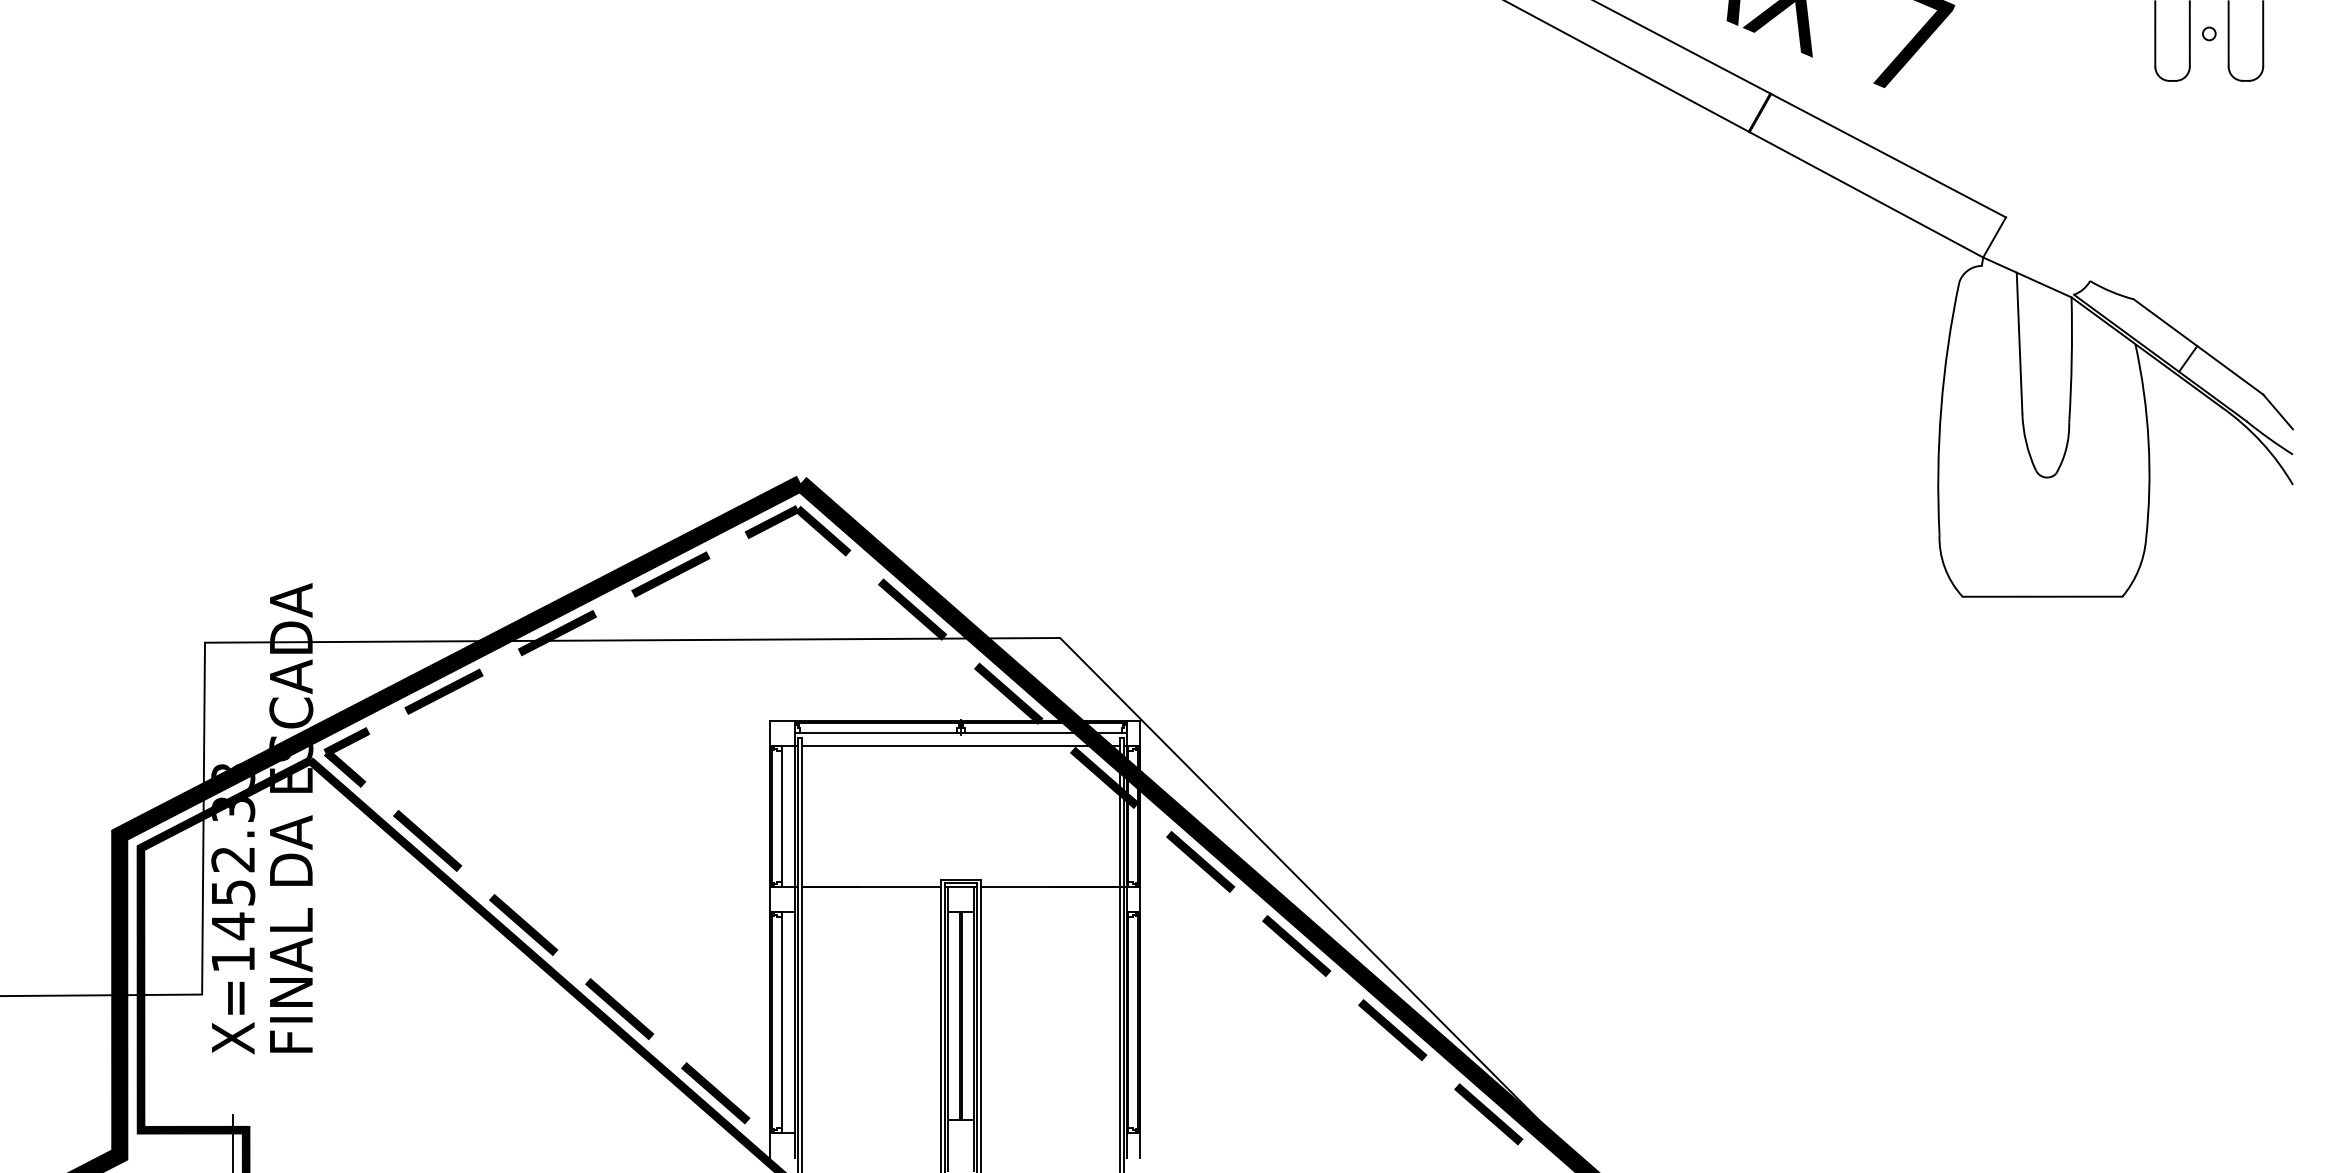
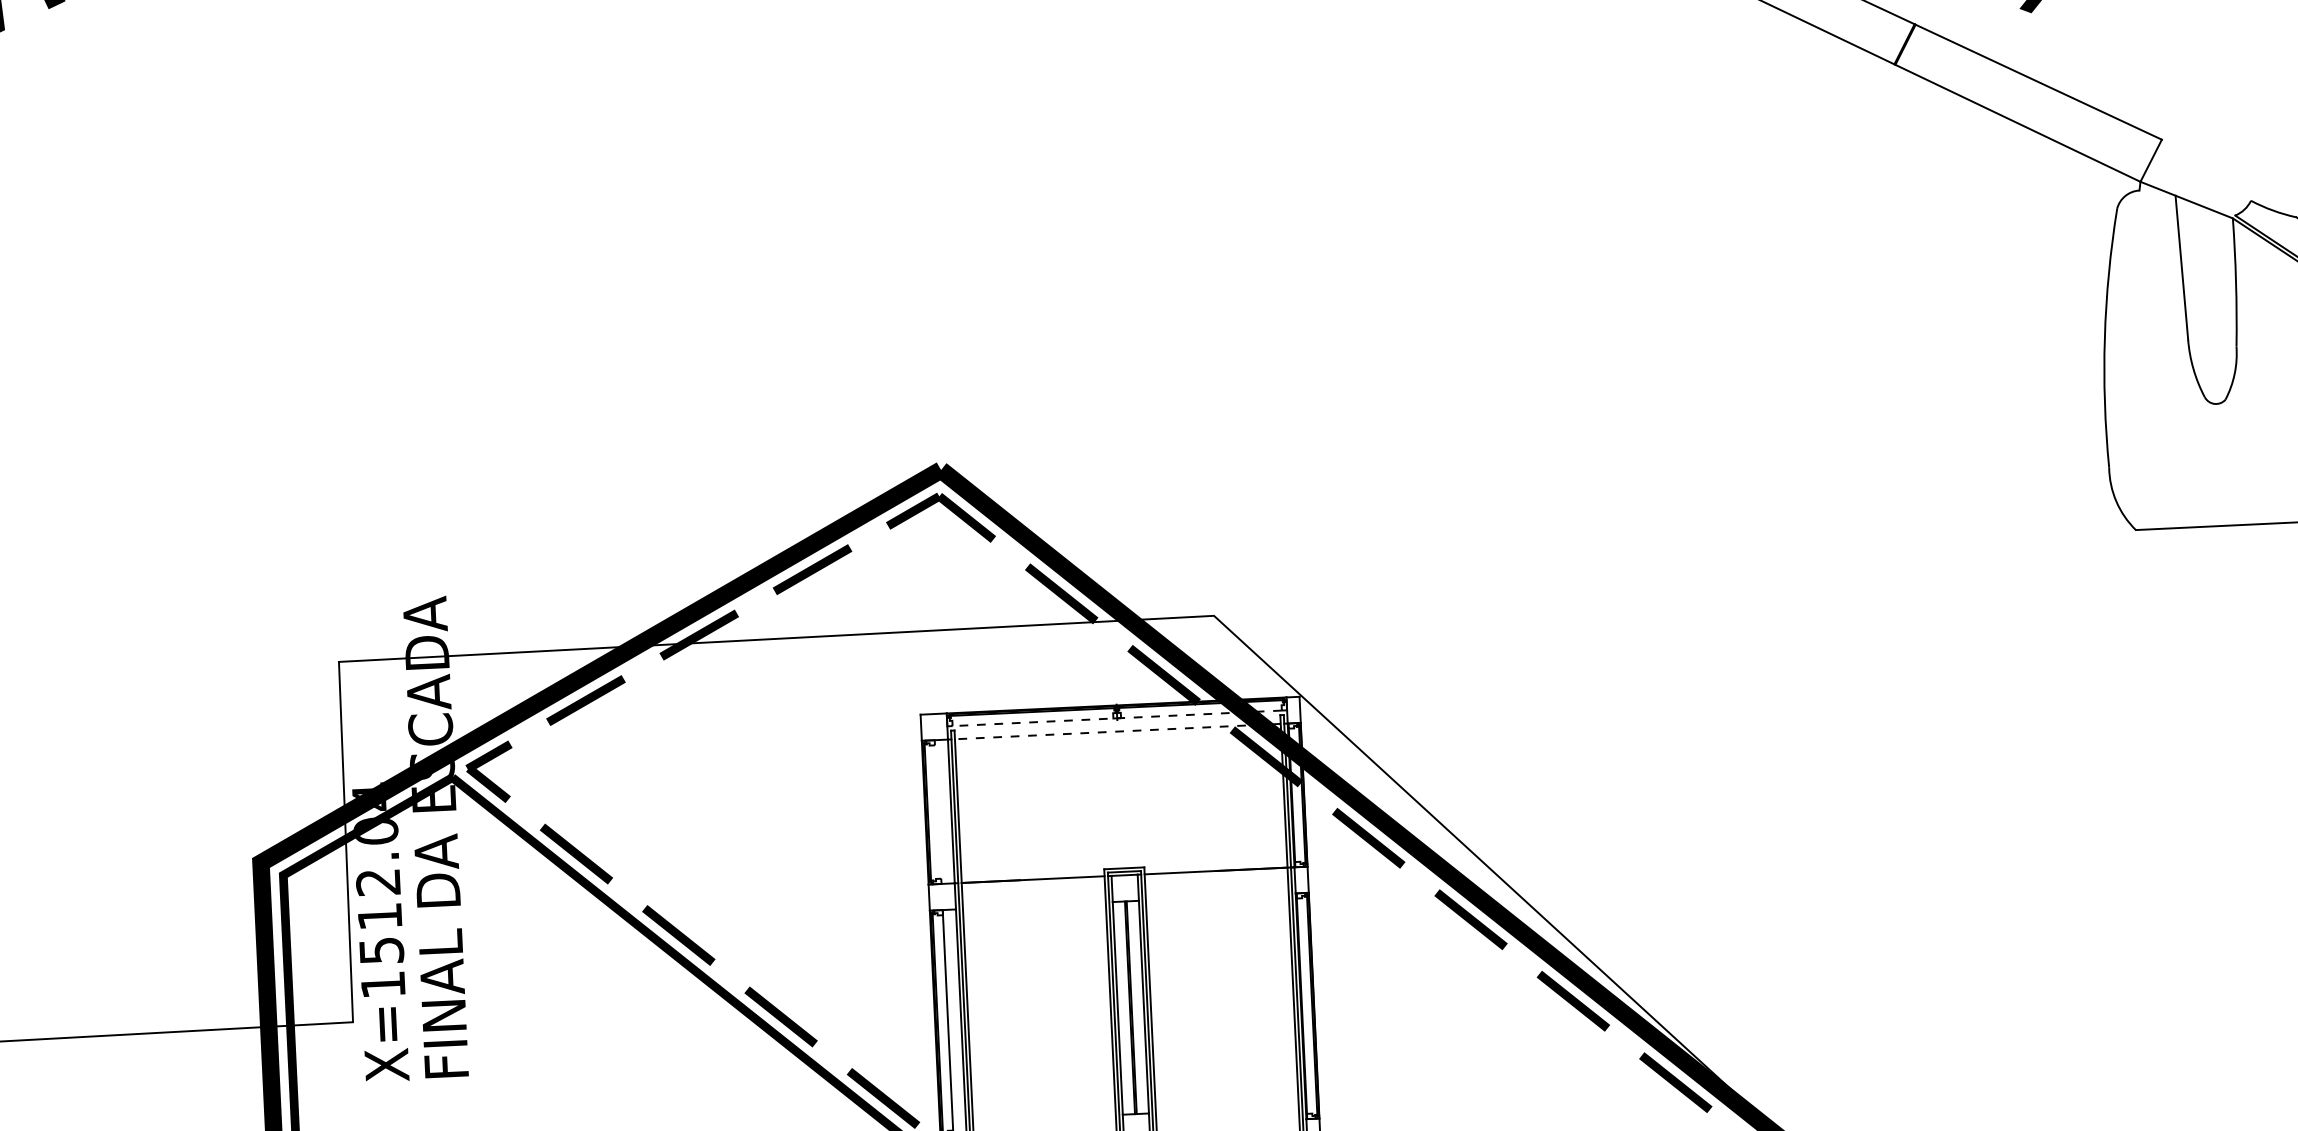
line: (961, 733) -> (1117, 718), solid -> dashed
line: (960, 746) -> (1117, 731), solid -> dashed
line: (782, 816) -> (938, 811), removed
text: (233, 851) -> (378, 874), X=1452.33 -> X=1512.04

